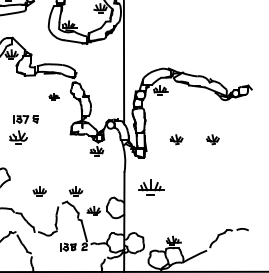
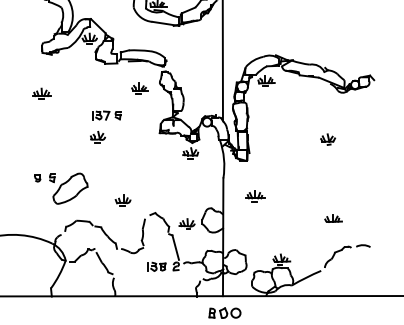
part: (53, 96) -> (139, 88), size x1.43
part: (18, 137) -> (97, 137), size x0.71
part: (176, 139) -> (285, 139), removed
part: (151, 187) -> (255, 196), size x0.62
part: (75, 191) -> (165, 200), removed
part: (217, 206) -> (333, 218), added

